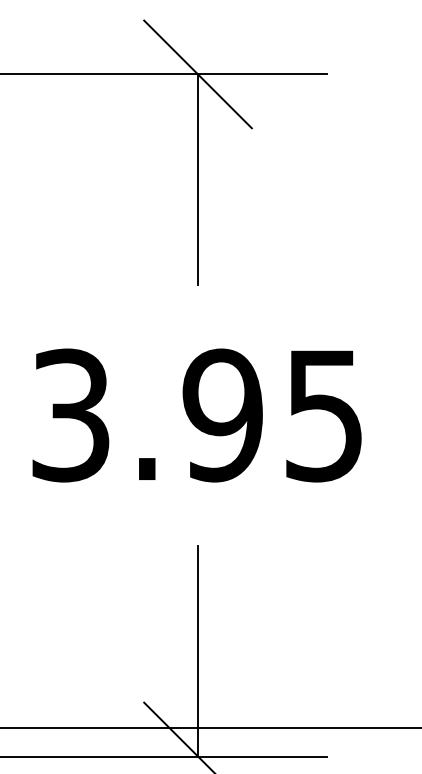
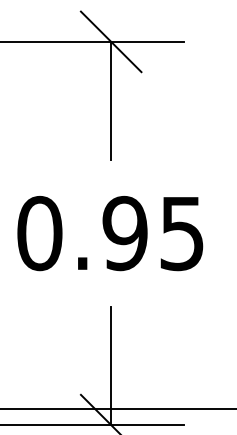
text: (70, 415) -> (39, 233), 3.95 -> 0.95

